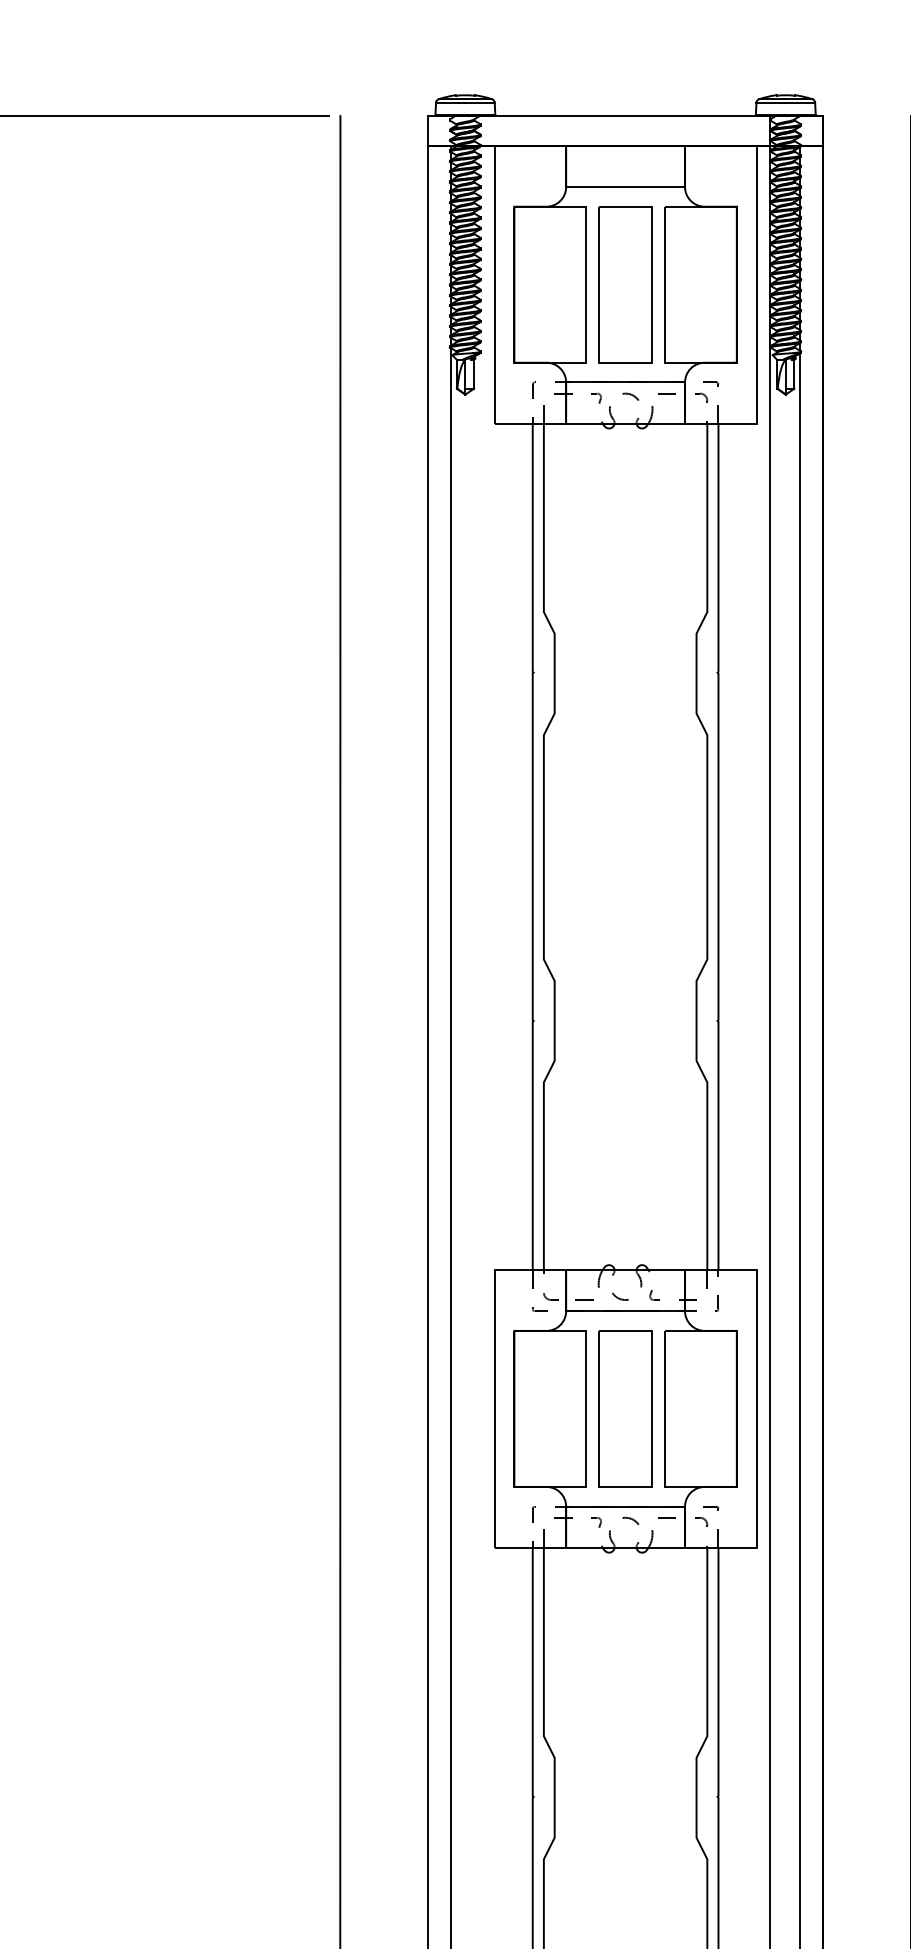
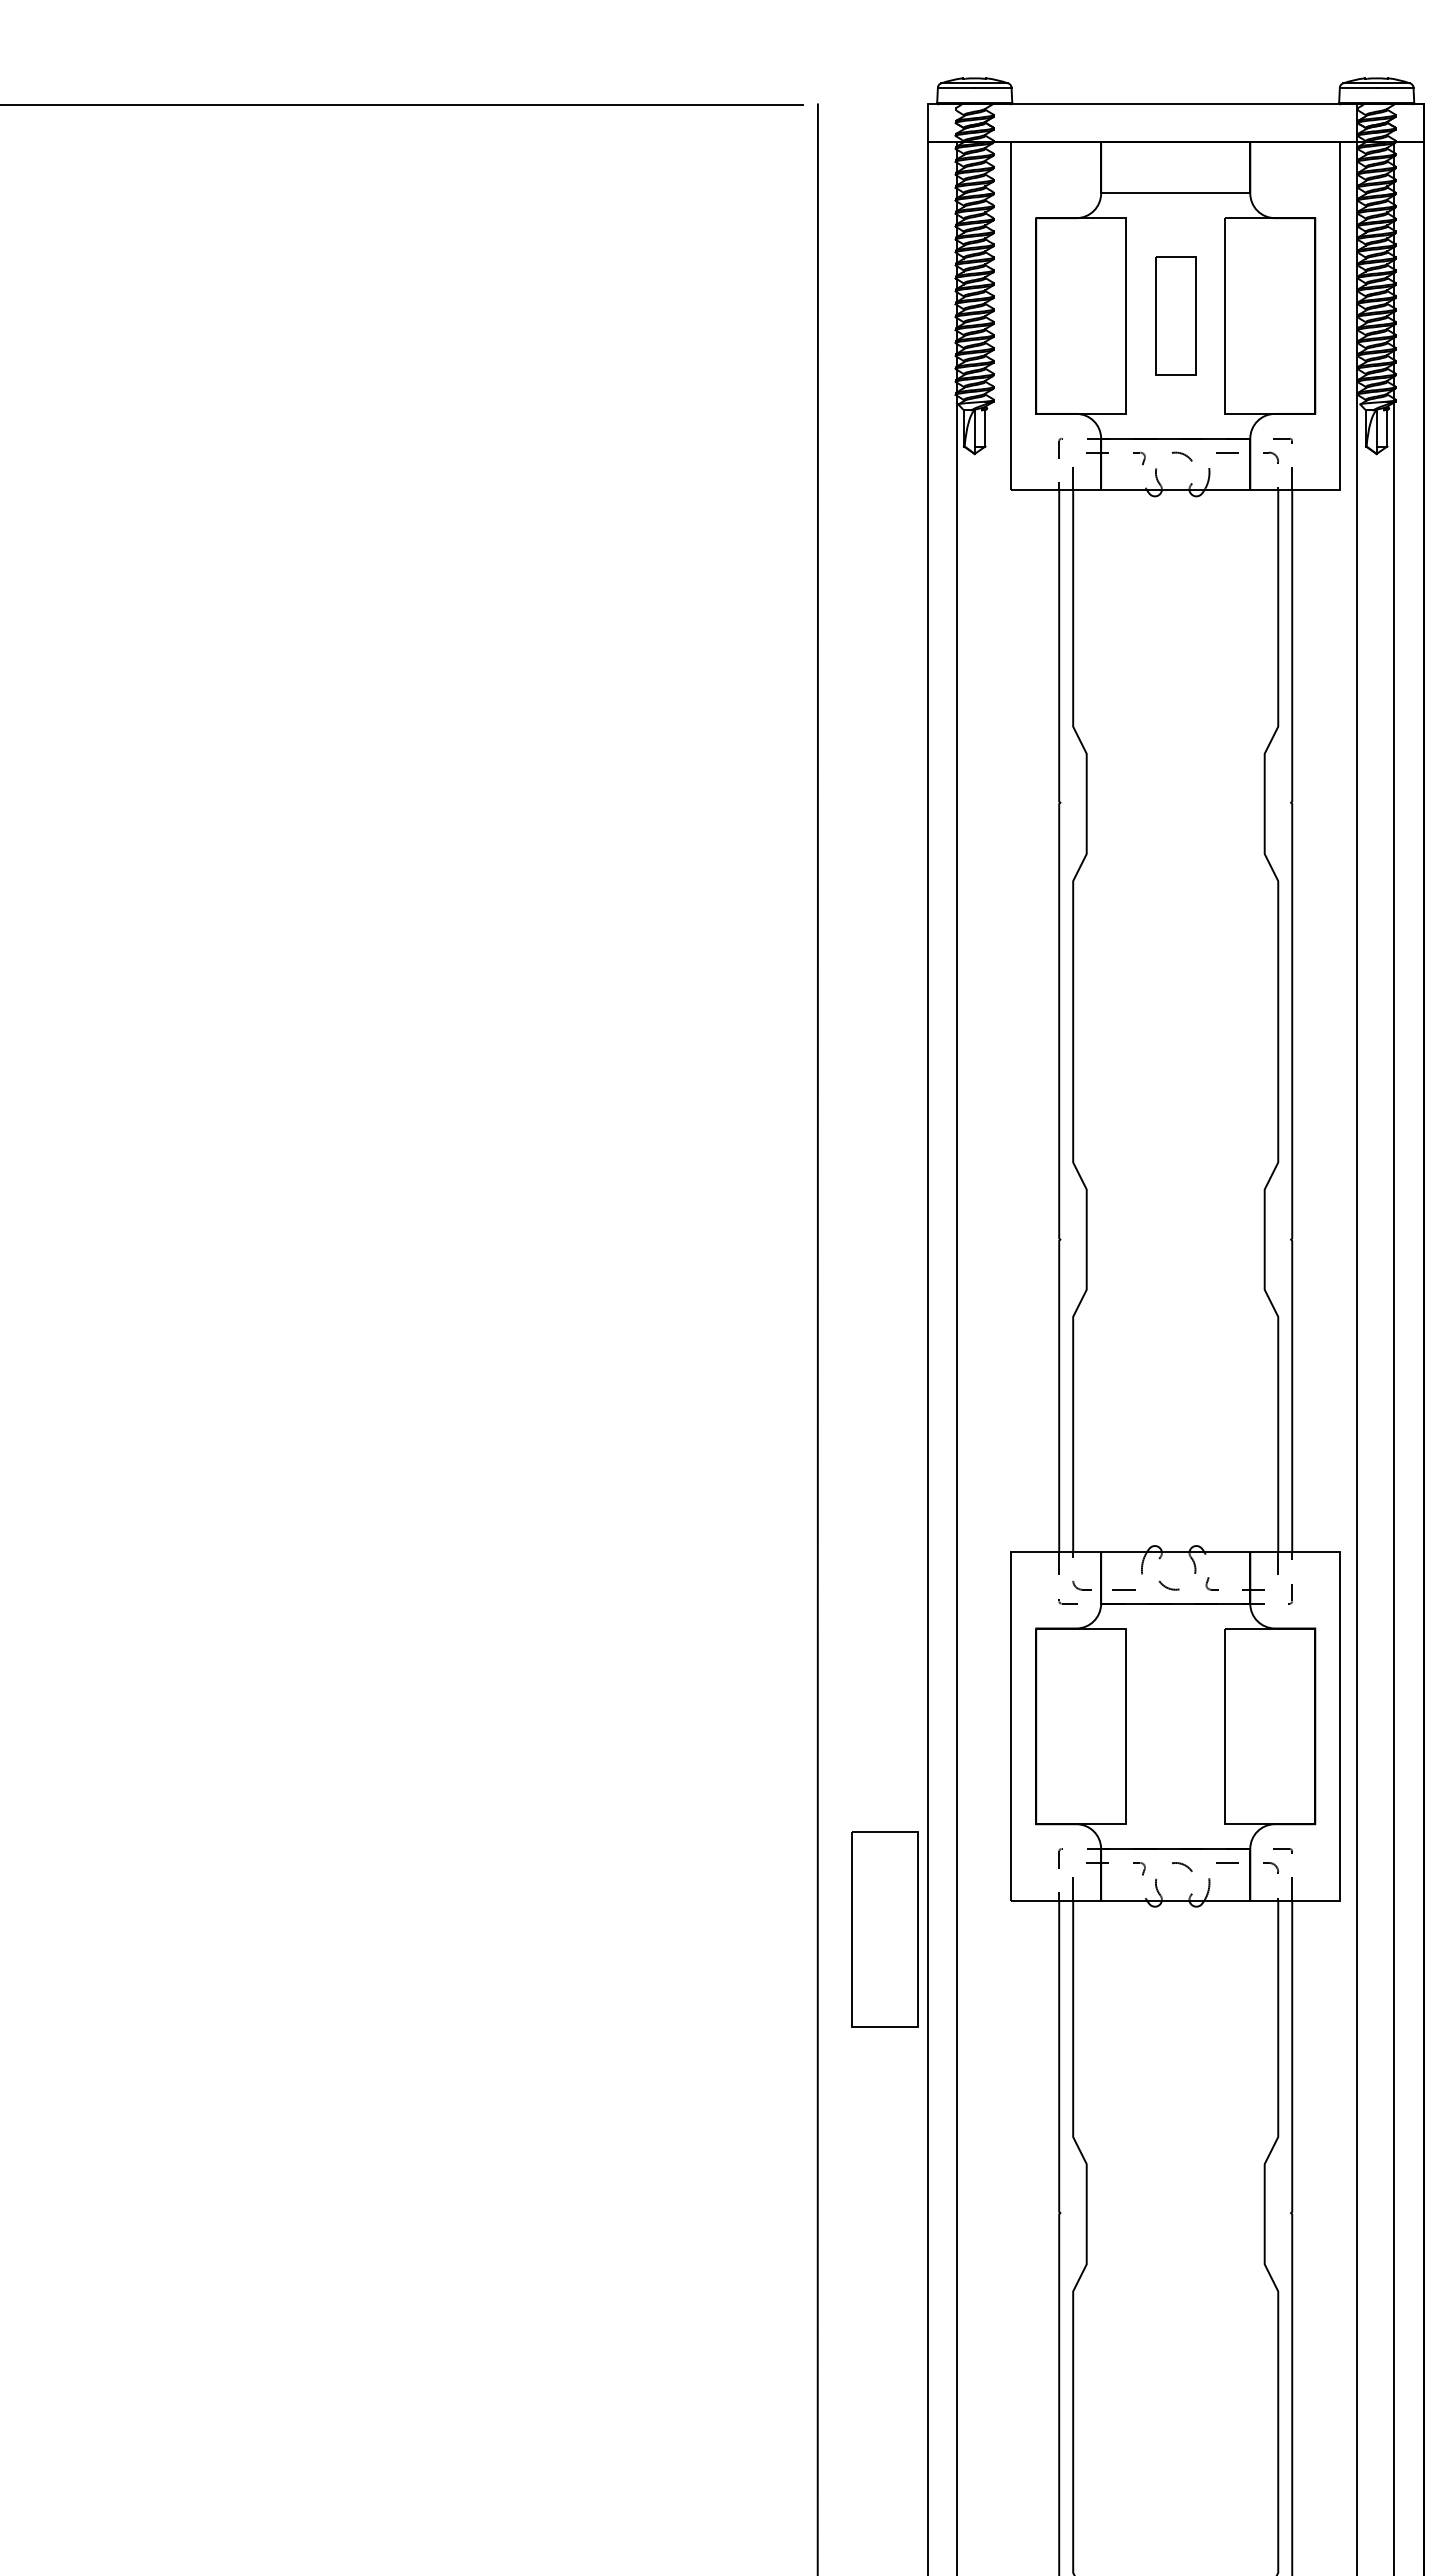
part: (625, 284) -> (1175, 315), size x0.6
part: (625, 1409) -> (884, 1929), moved

